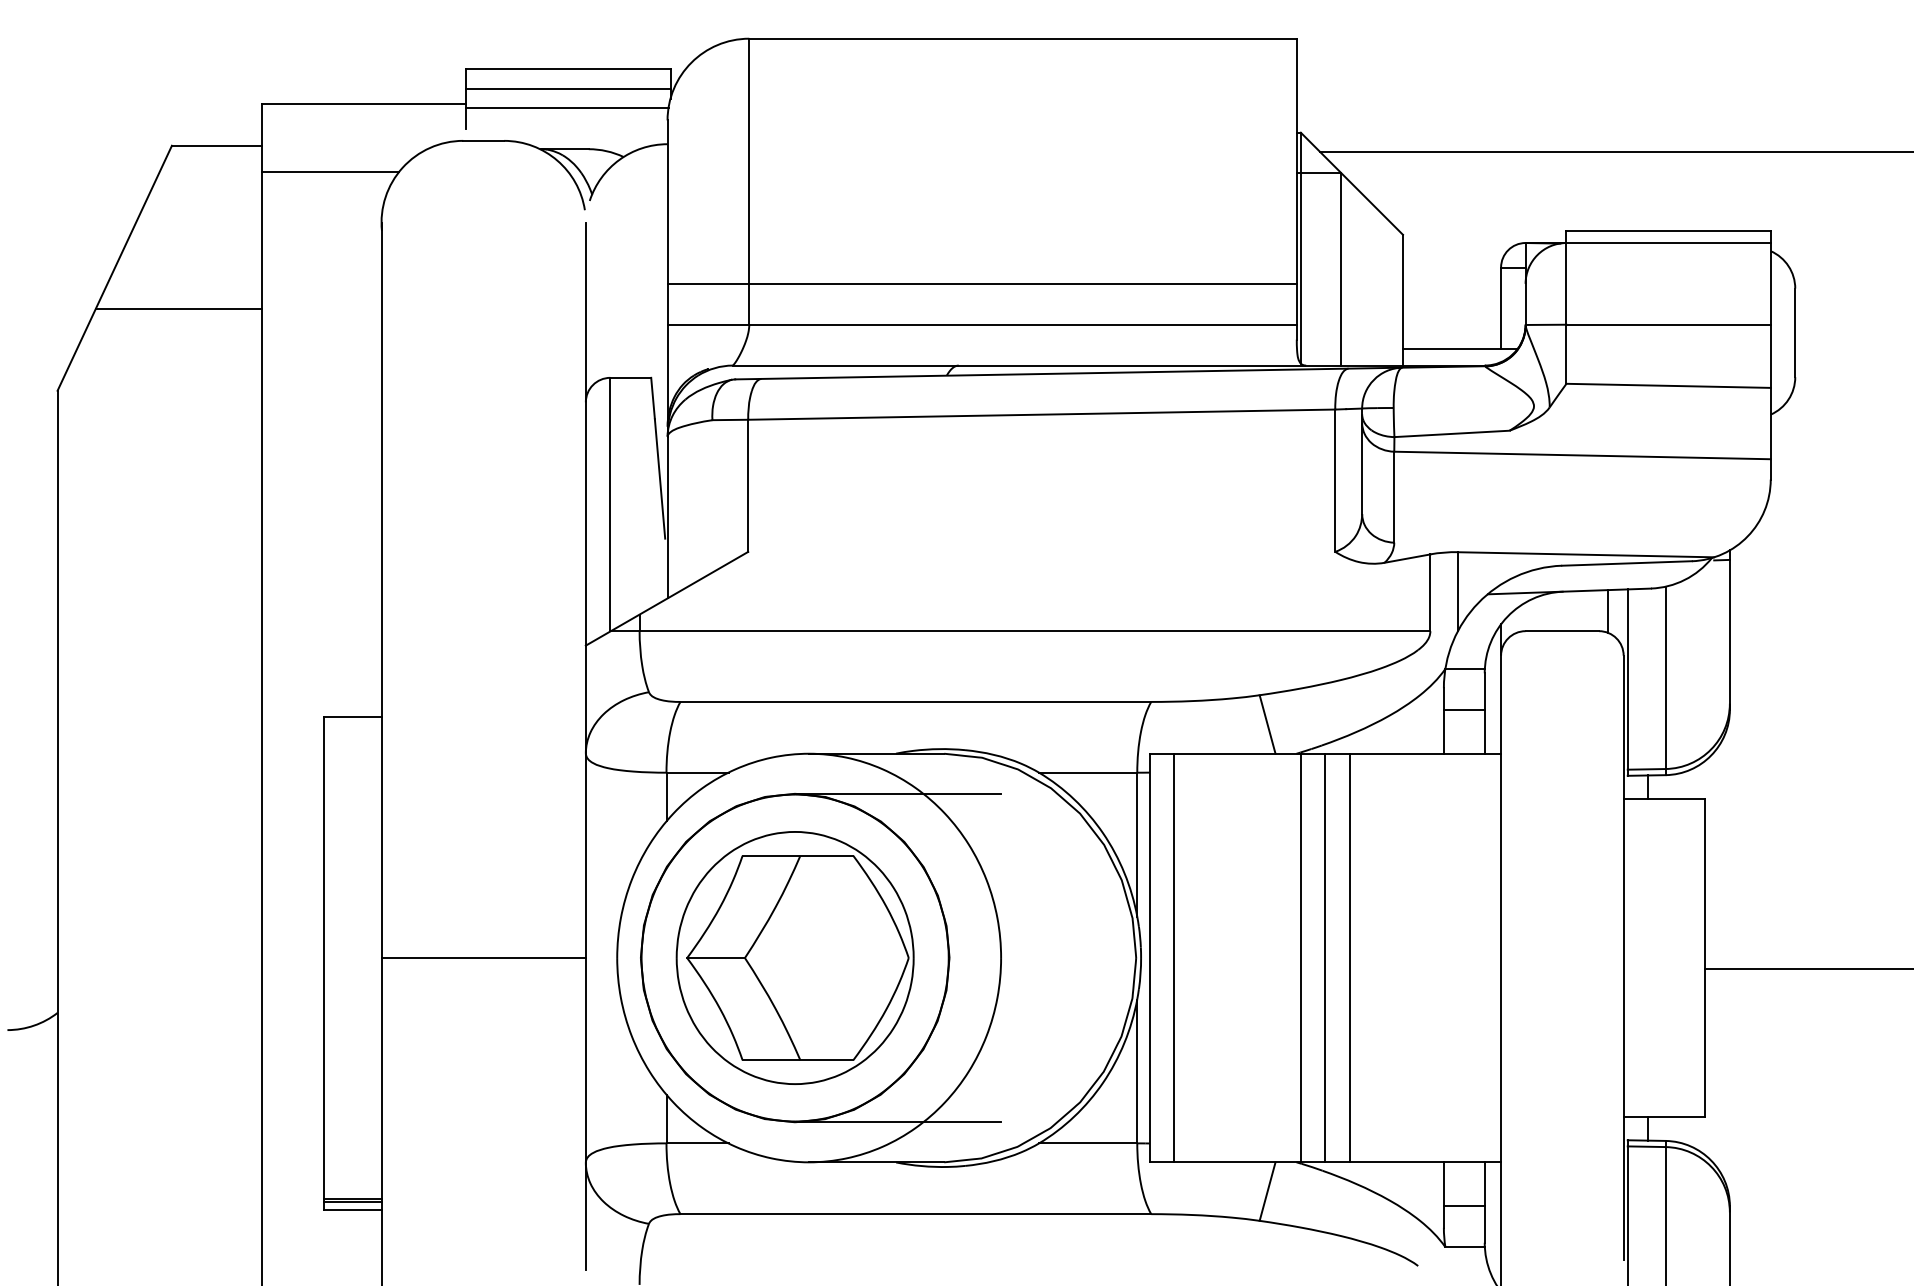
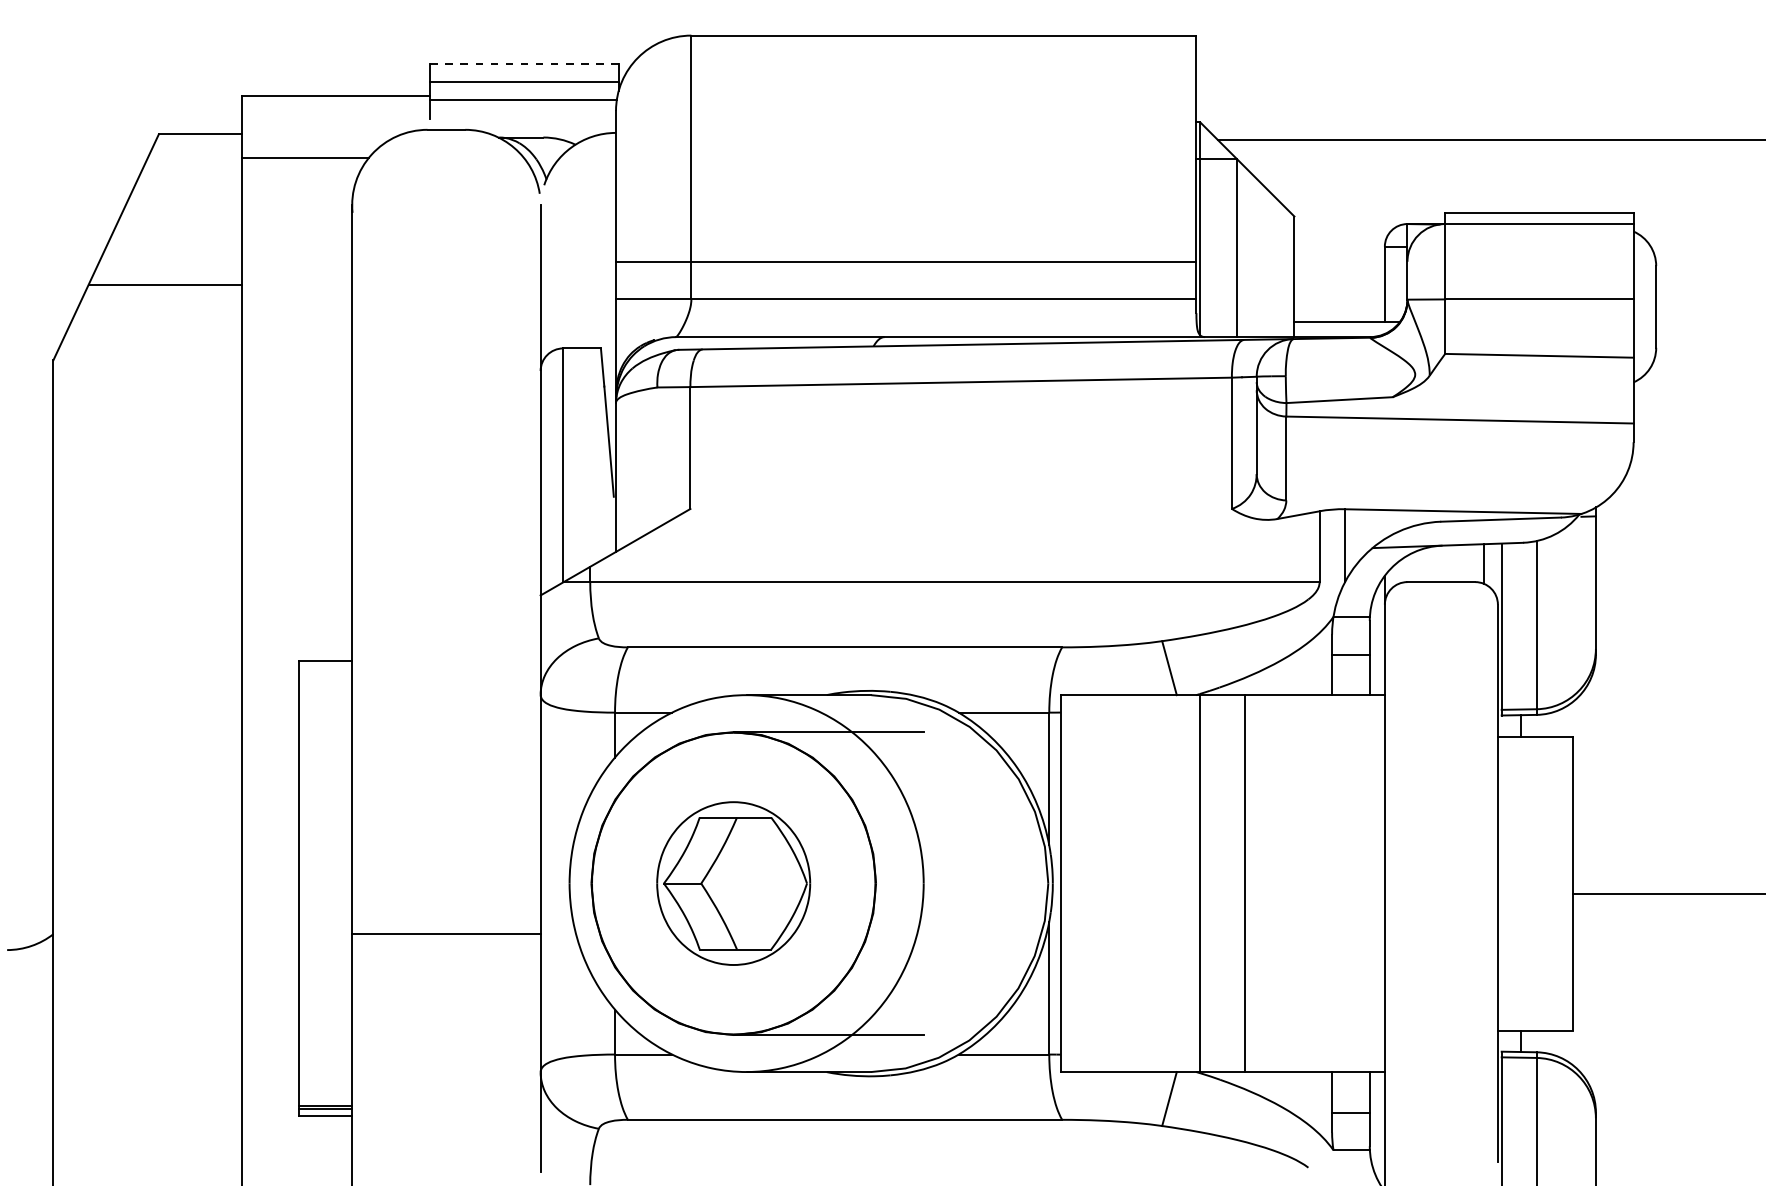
line: (568, 69) -> (524, 64), solid -> dashed
line: (483, 957) -> (446, 933), moved
part: (794, 957) -> (733, 883), size x0.7
line: (1174, 957) -> (1083, 883), removed
line: (1325, 957) -> (1222, 883), removed

